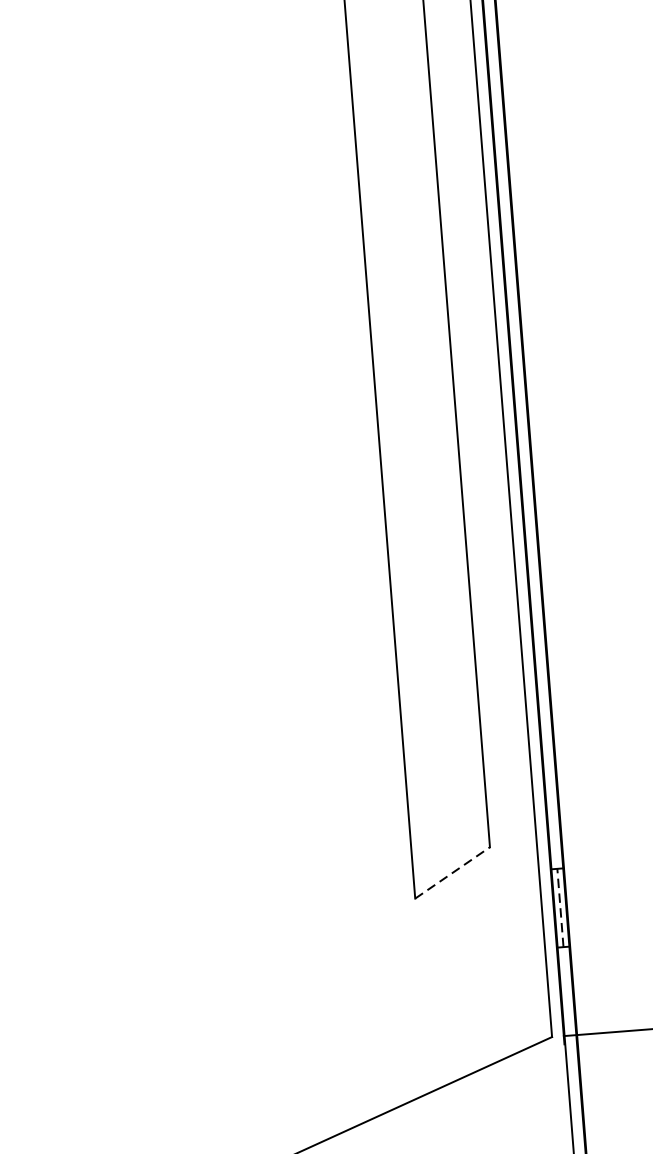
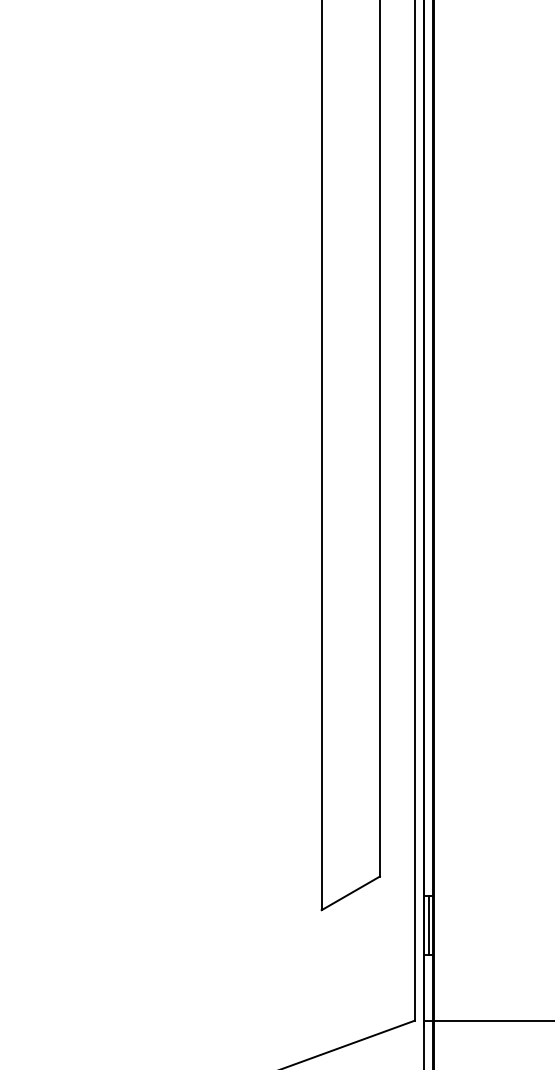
line: (452, 873) -> (350, 893), dashed -> solid
line: (560, 907) -> (428, 925), dashed -> solid

